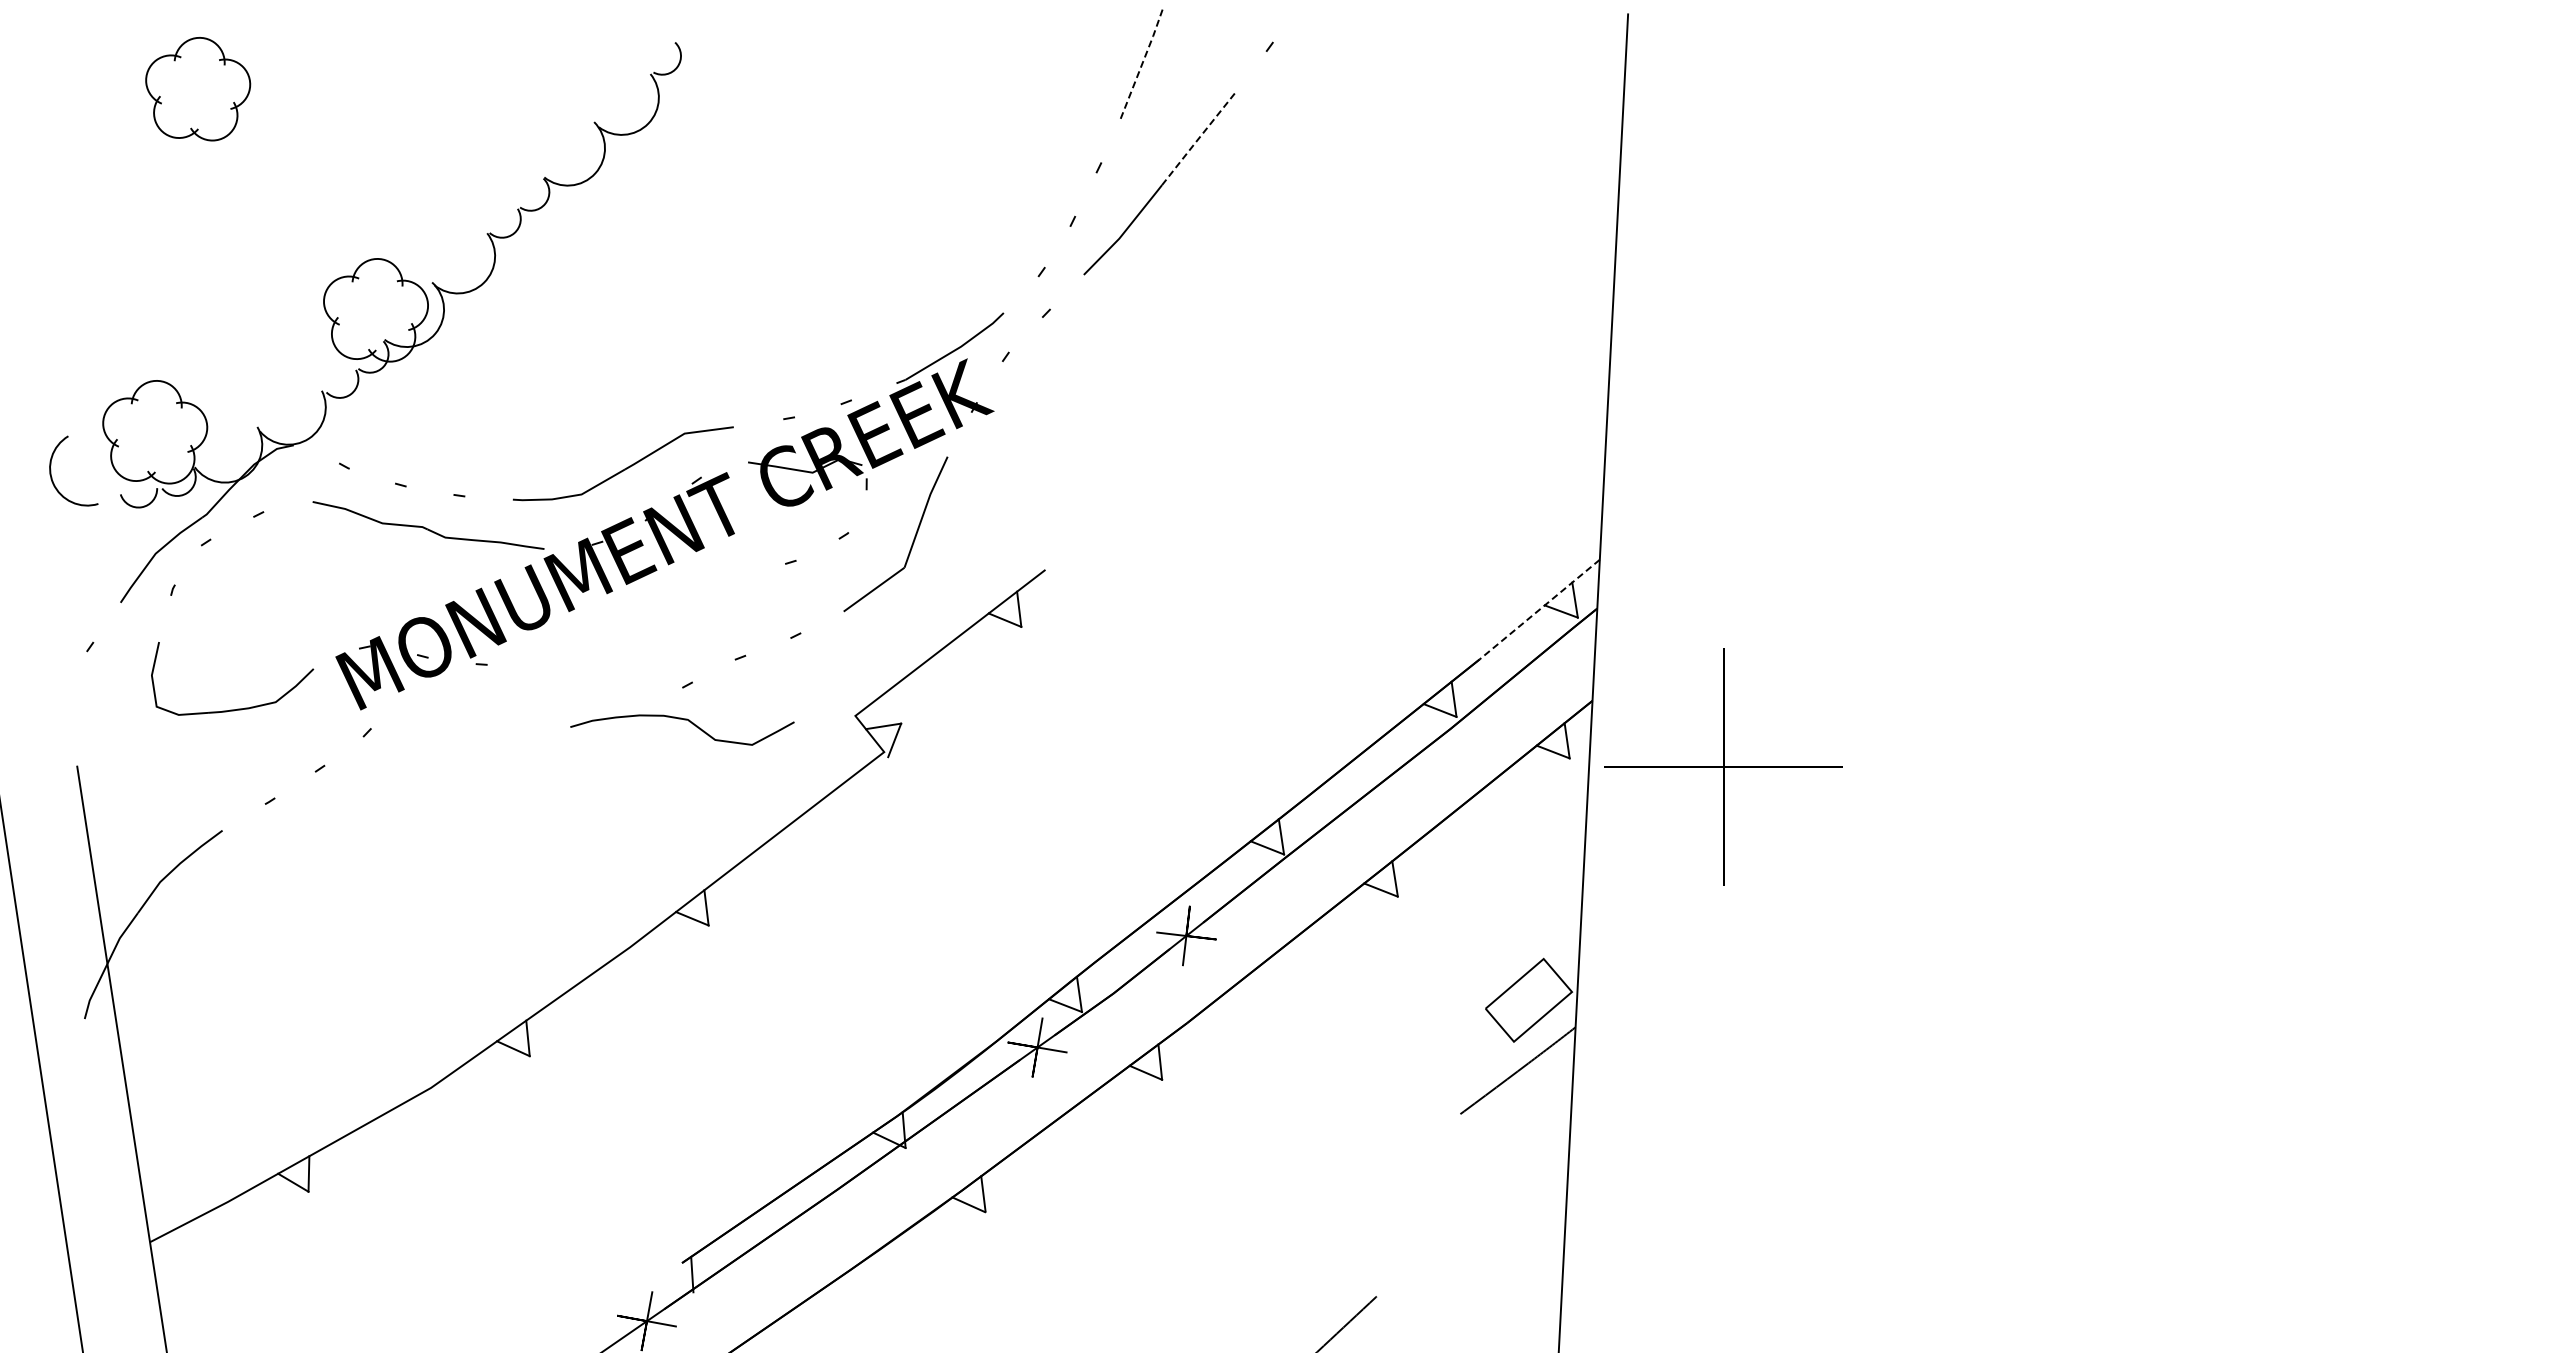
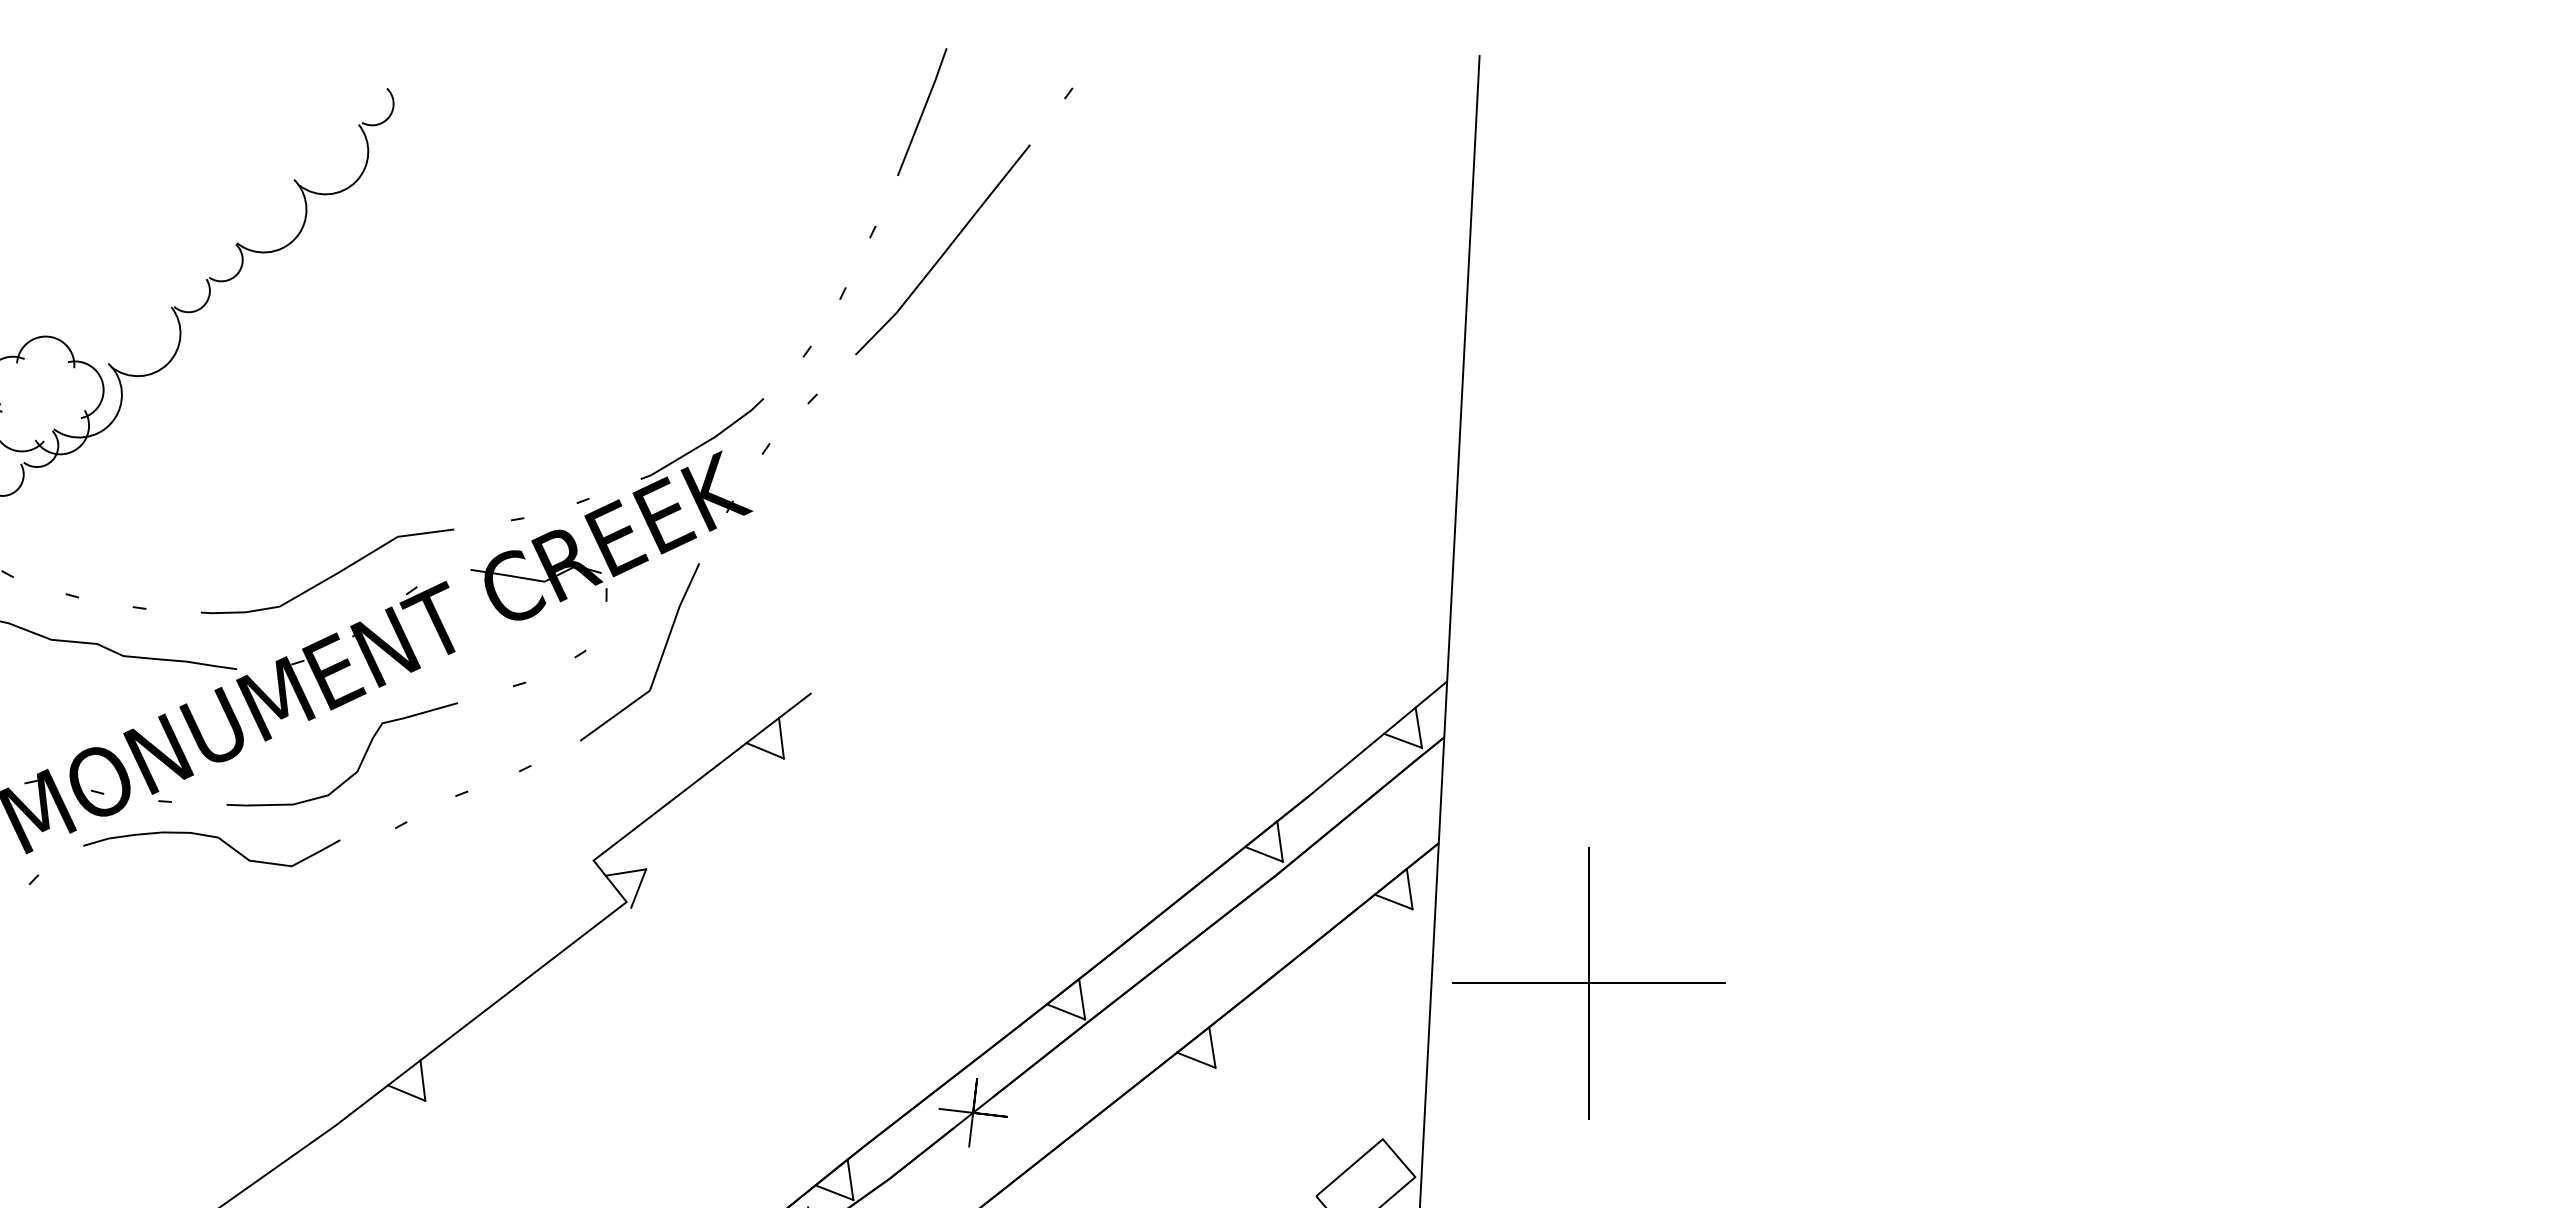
line: (1142, 62) -> (922, 111), dashed -> solid
line: (1199, 138) -> (988, 198), dashed -> solid
line: (1539, 609) -> (1377, 738), dashed -> solid
part: (653, 626) -> (362, 758), added
part: (684, 720) -> (214, 838), moved
part: (1723, 766) -> (1588, 982), moved

